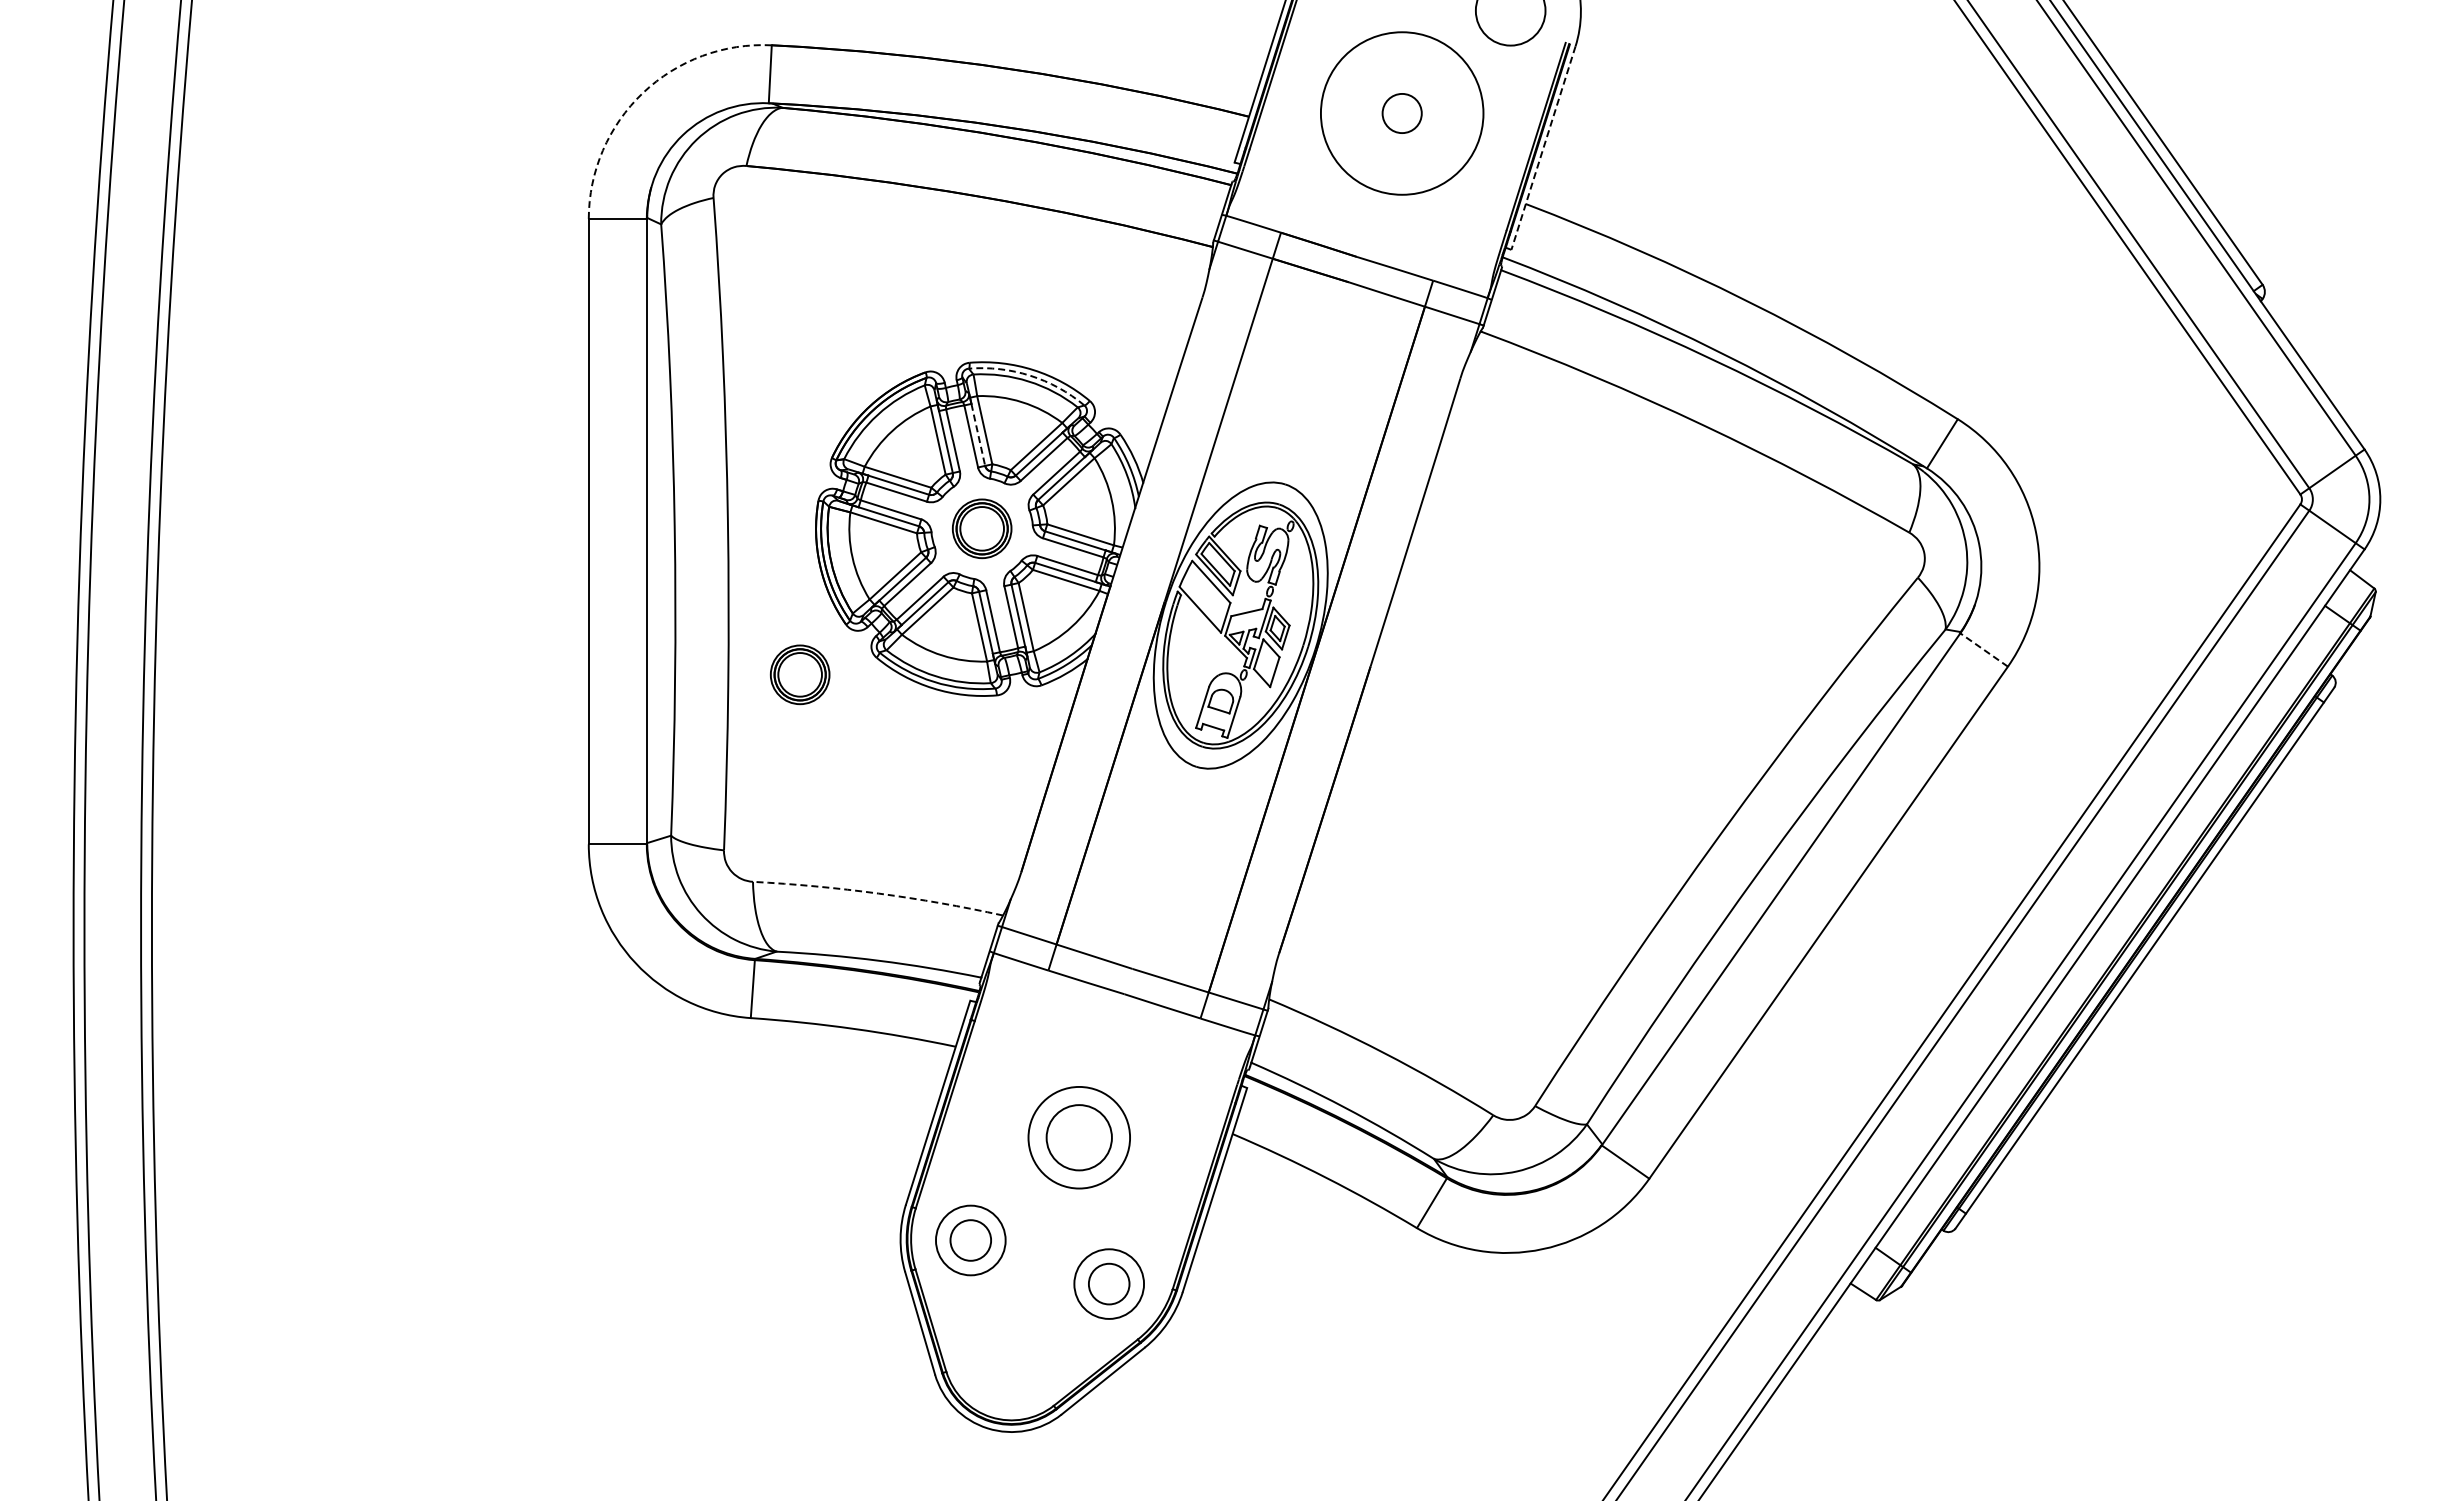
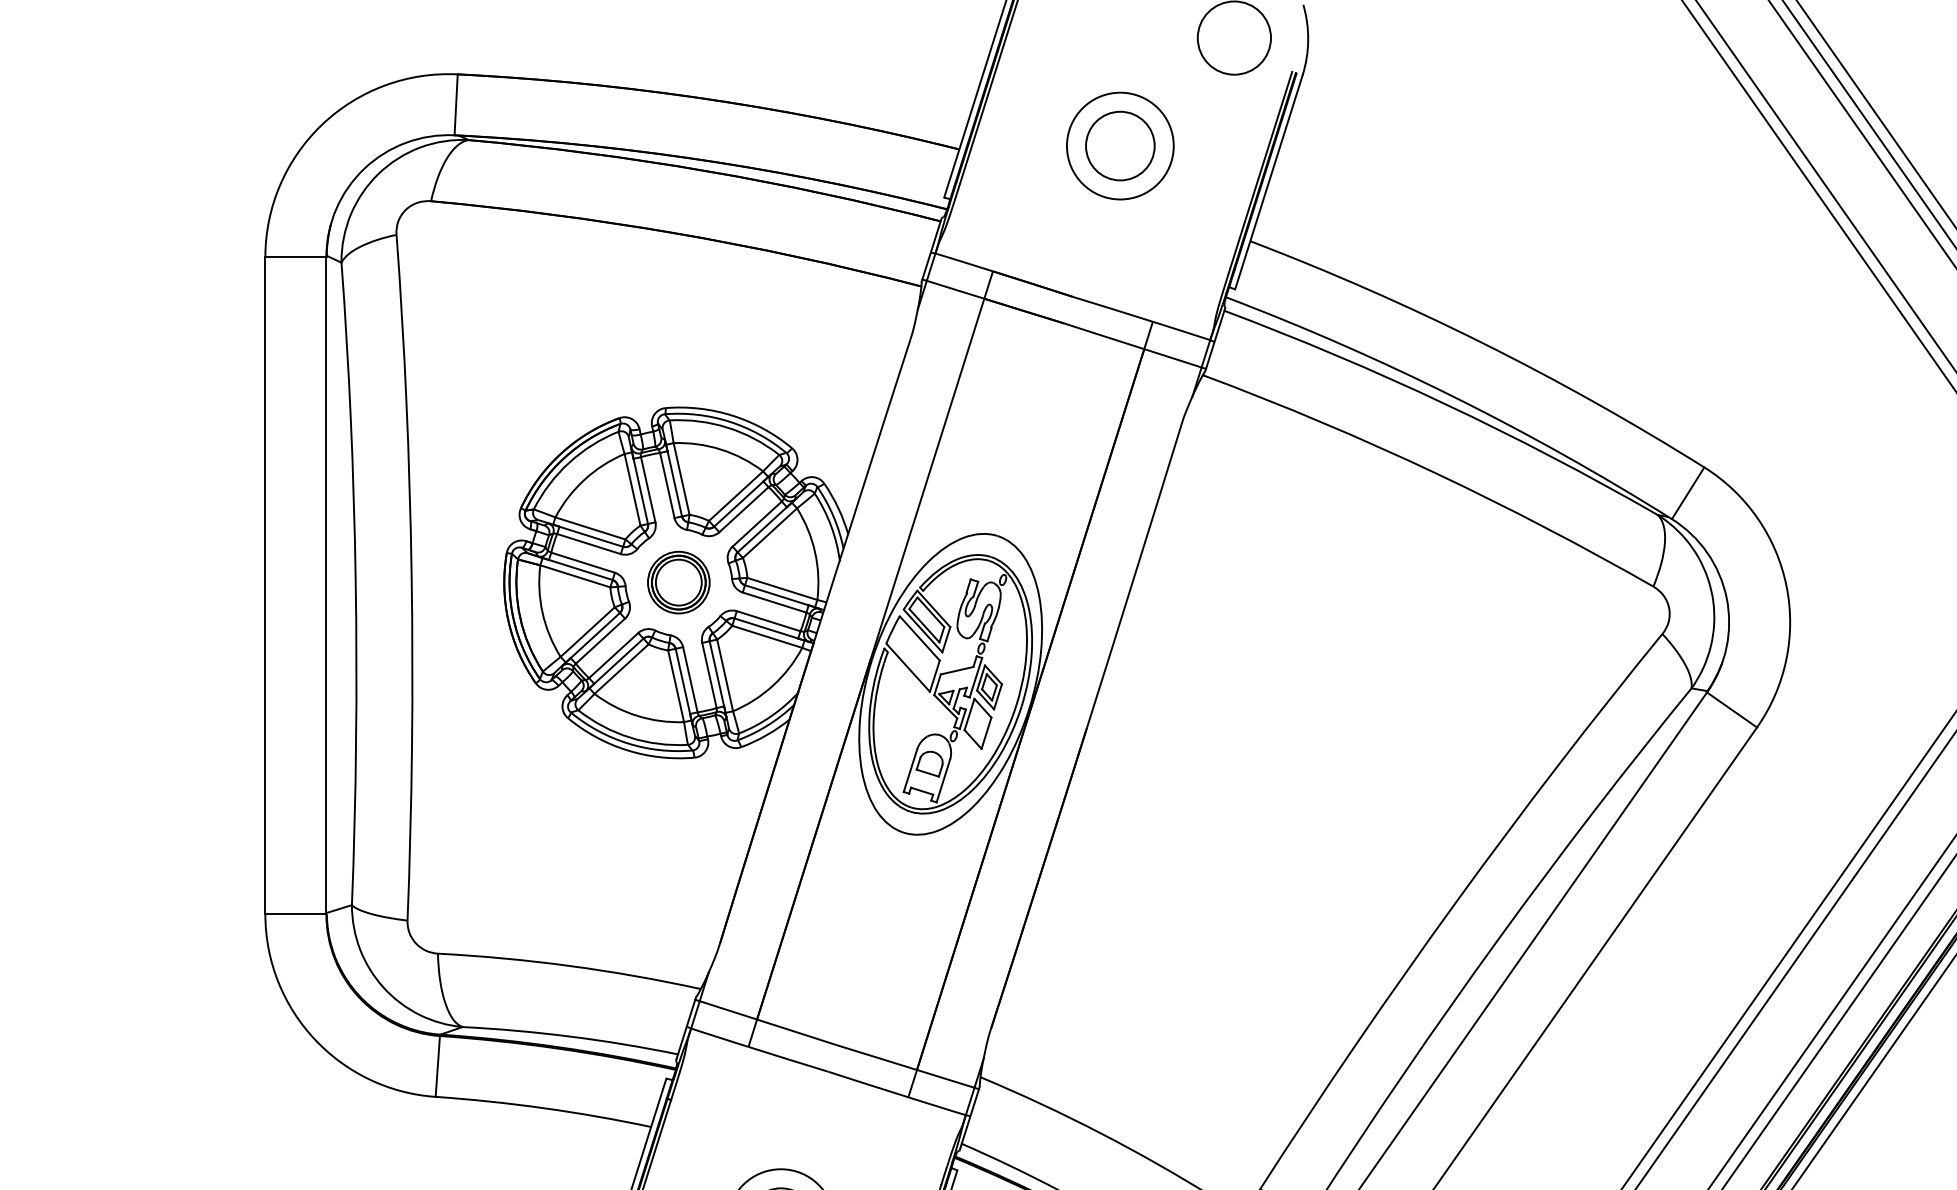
arc: (642, 93) -> (321, 125), dashed -> solid
circle: (1401, 113) -> (1119, 146), size x1.67
circle: (1402, 113) -> (1120, 146), size x0.62
line: (1543, 148) -> (1268, 182), dashed -> solid
arc: (1030, 375) -> (729, 421), dashed -> solid
line: (978, 434) -> (675, 483), dashed -> solid
line: (1983, 649) -> (1731, 709), dashed -> solid
part: (799, 674) -> (486, 735), removed
arc: (878, 893) -> (569, 965), dashed -> solid

